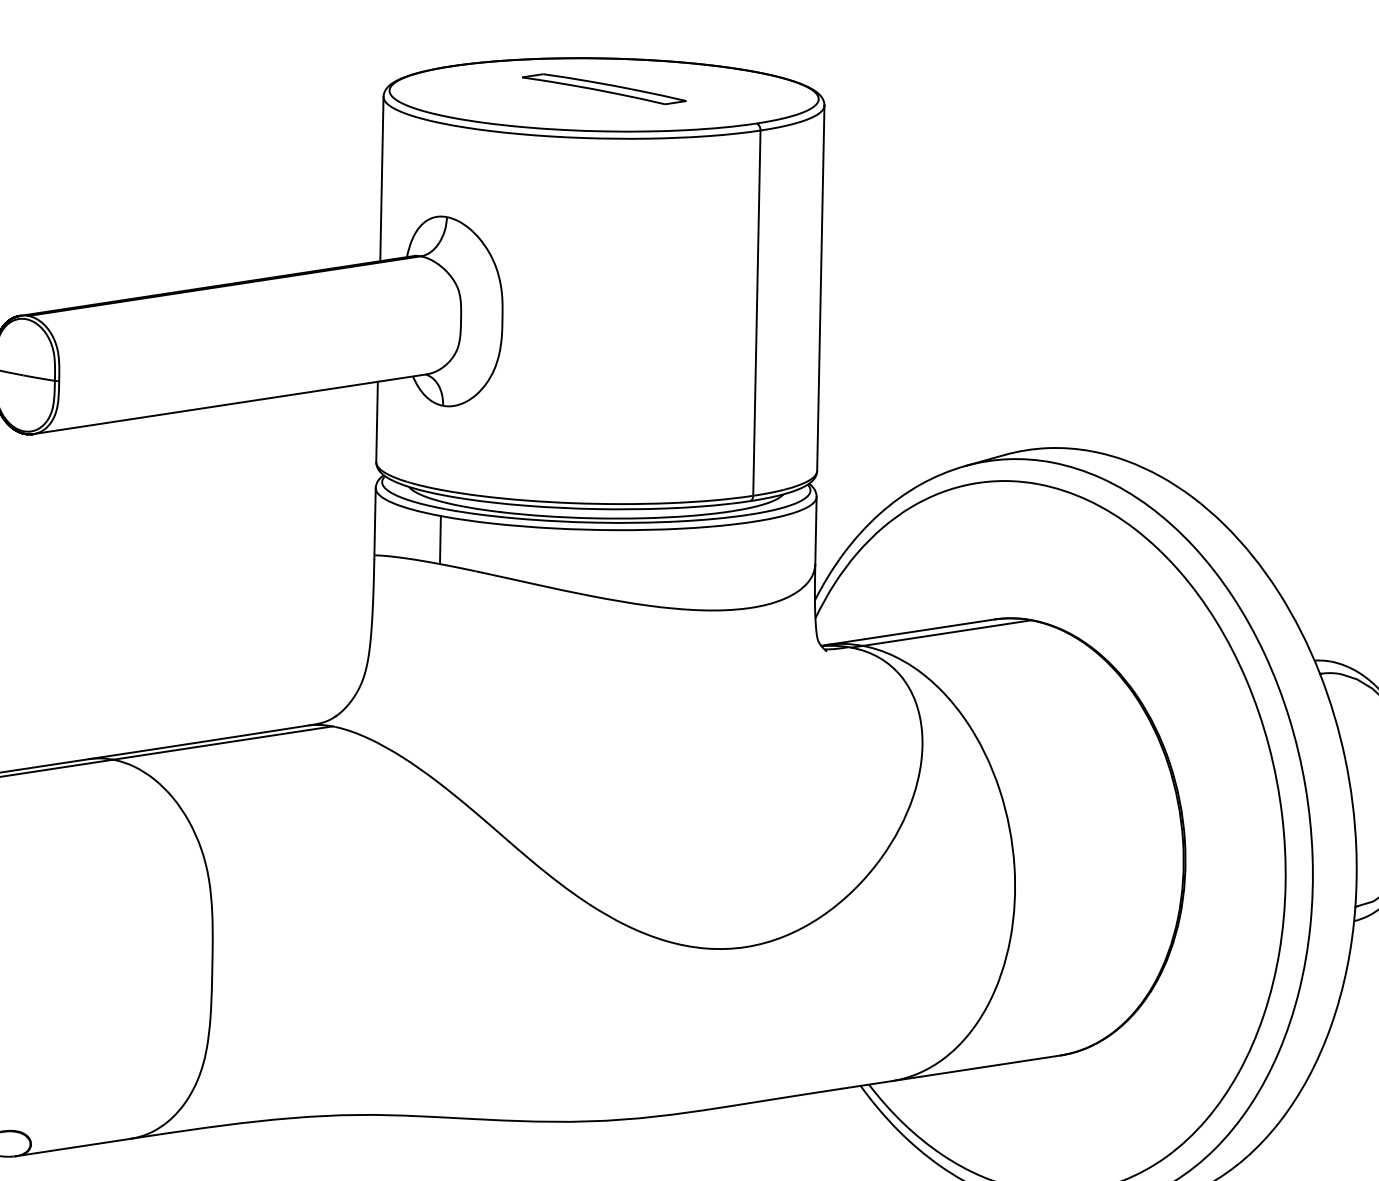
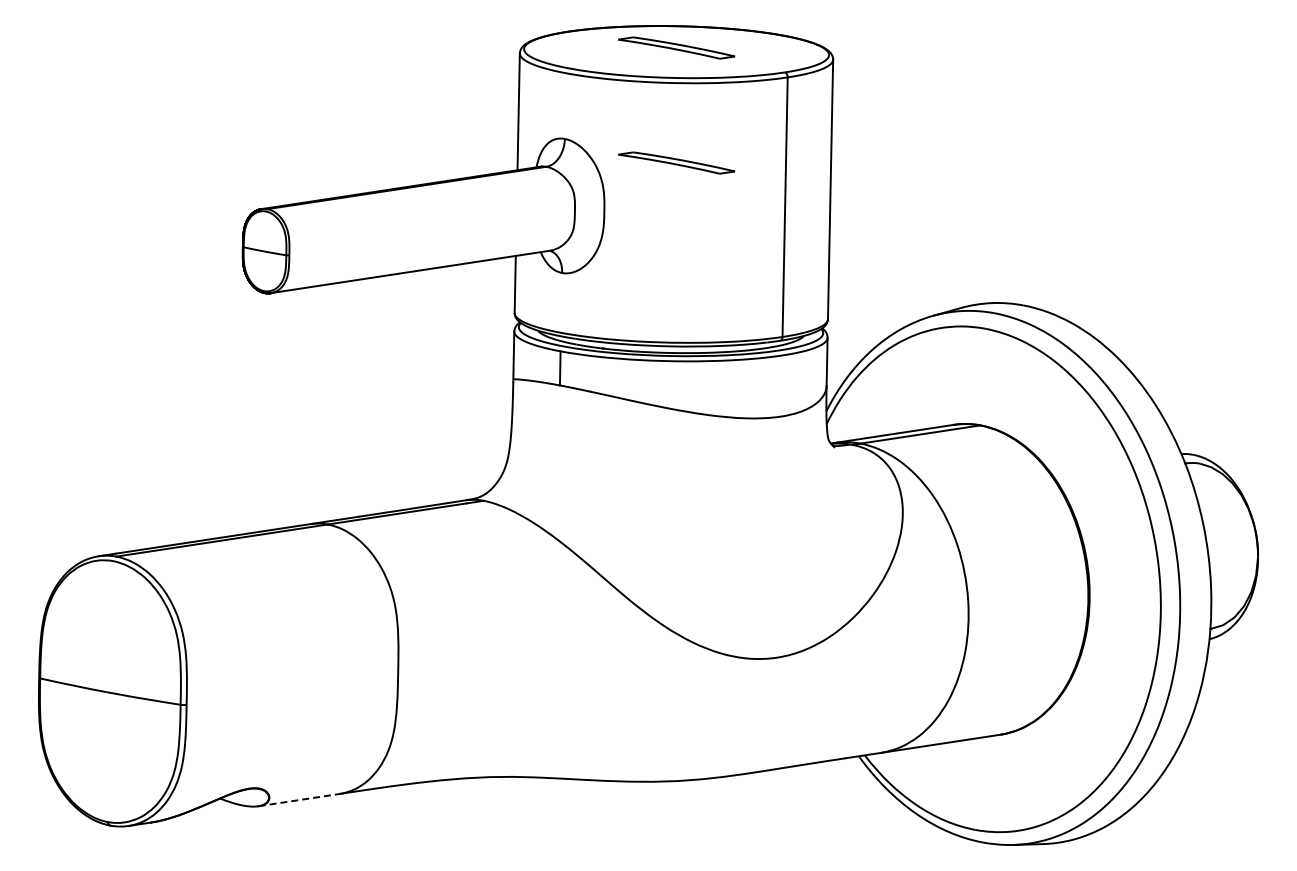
part: (604, 250) -> (676, 162), added
line: (73, 1146) -> (299, 799), solid -> dashed

